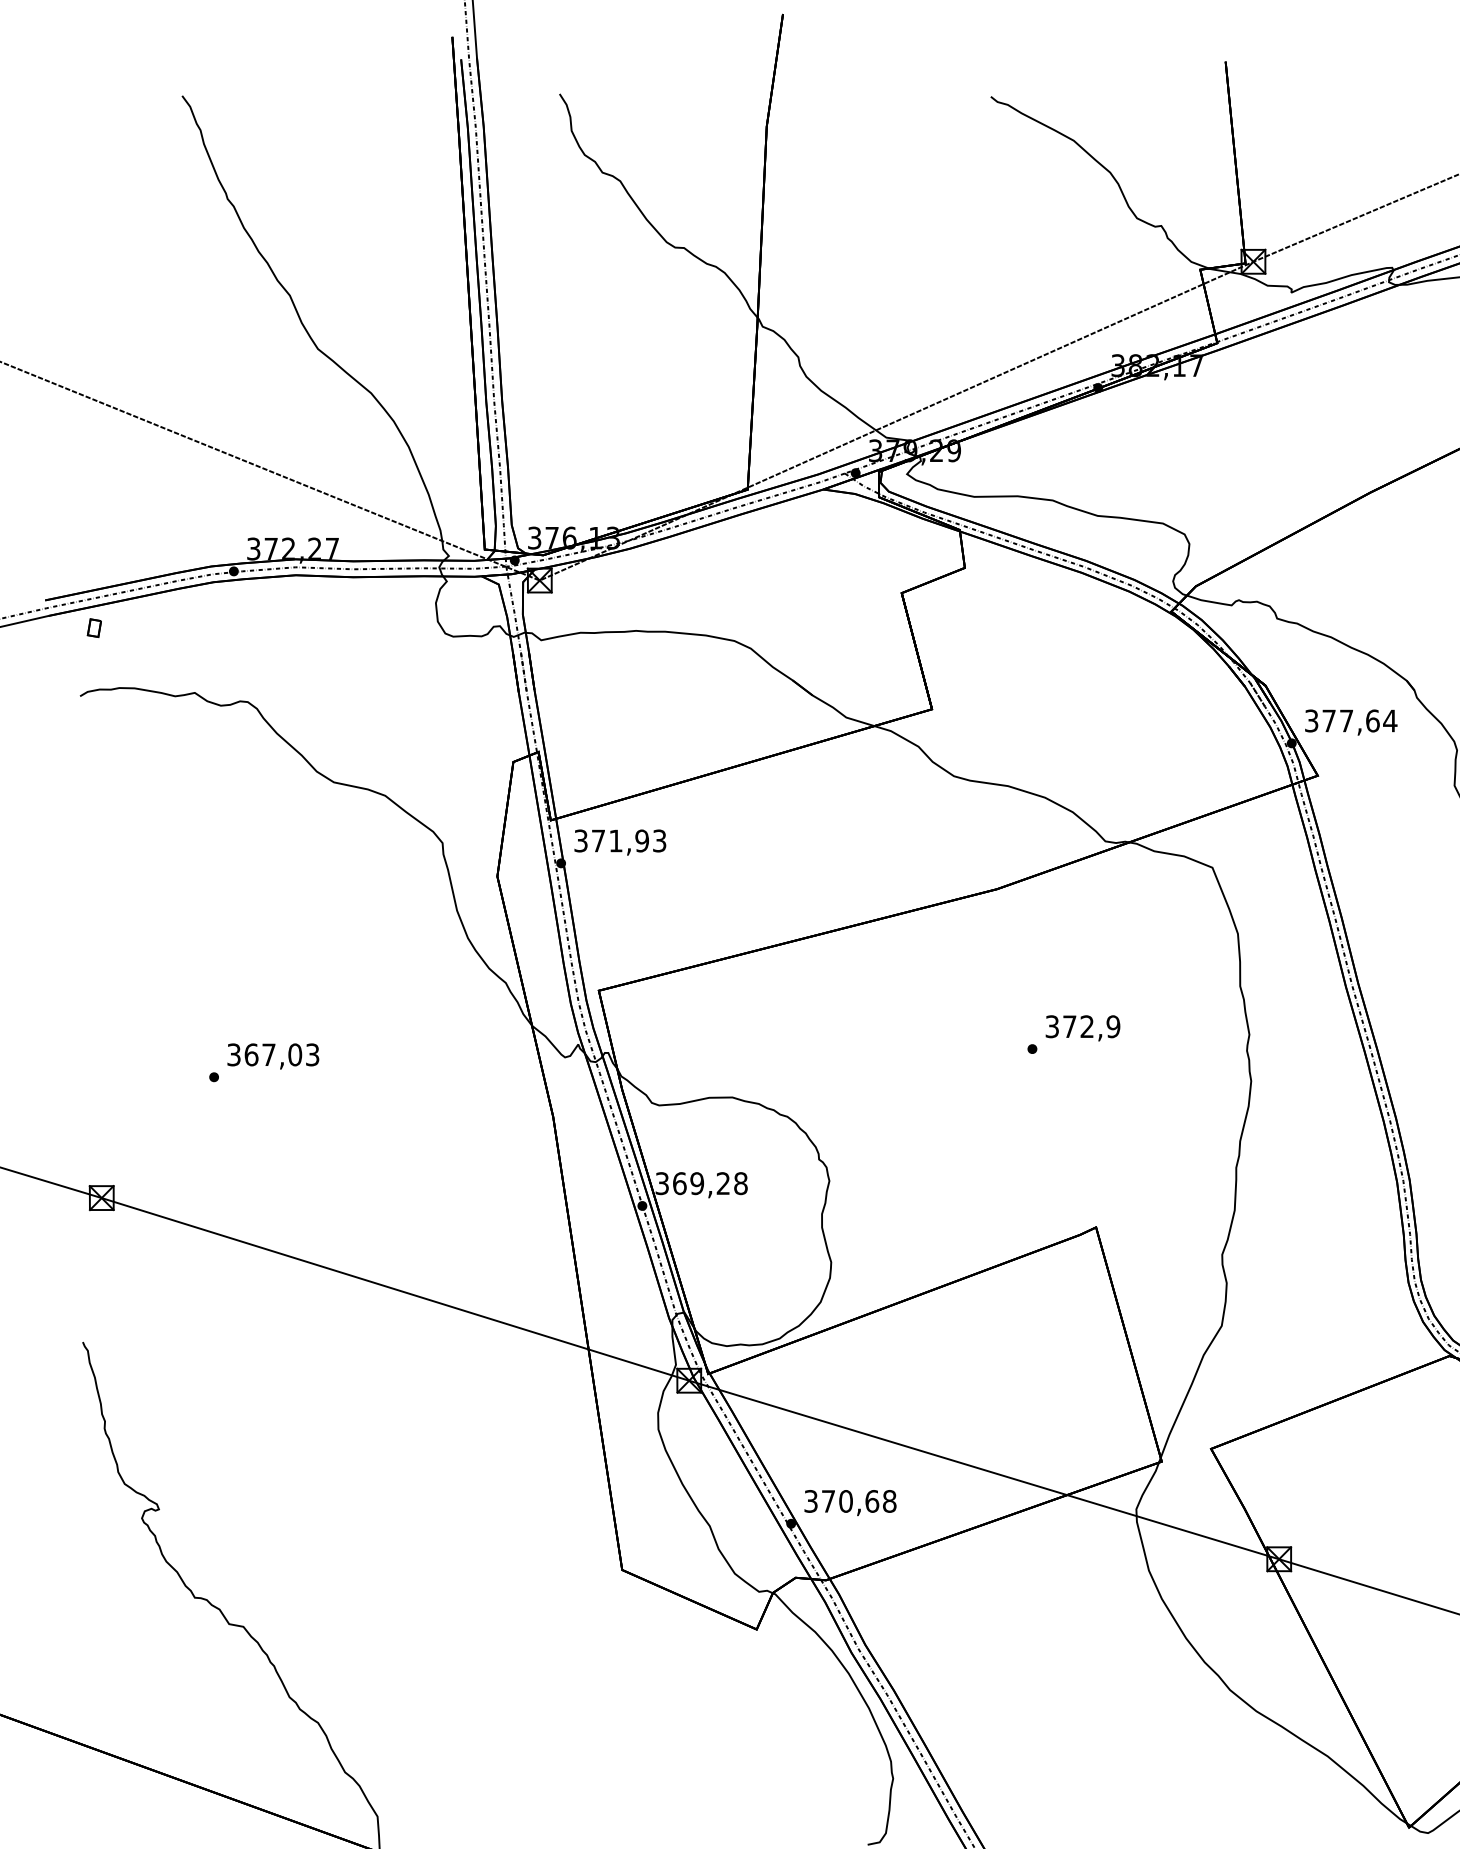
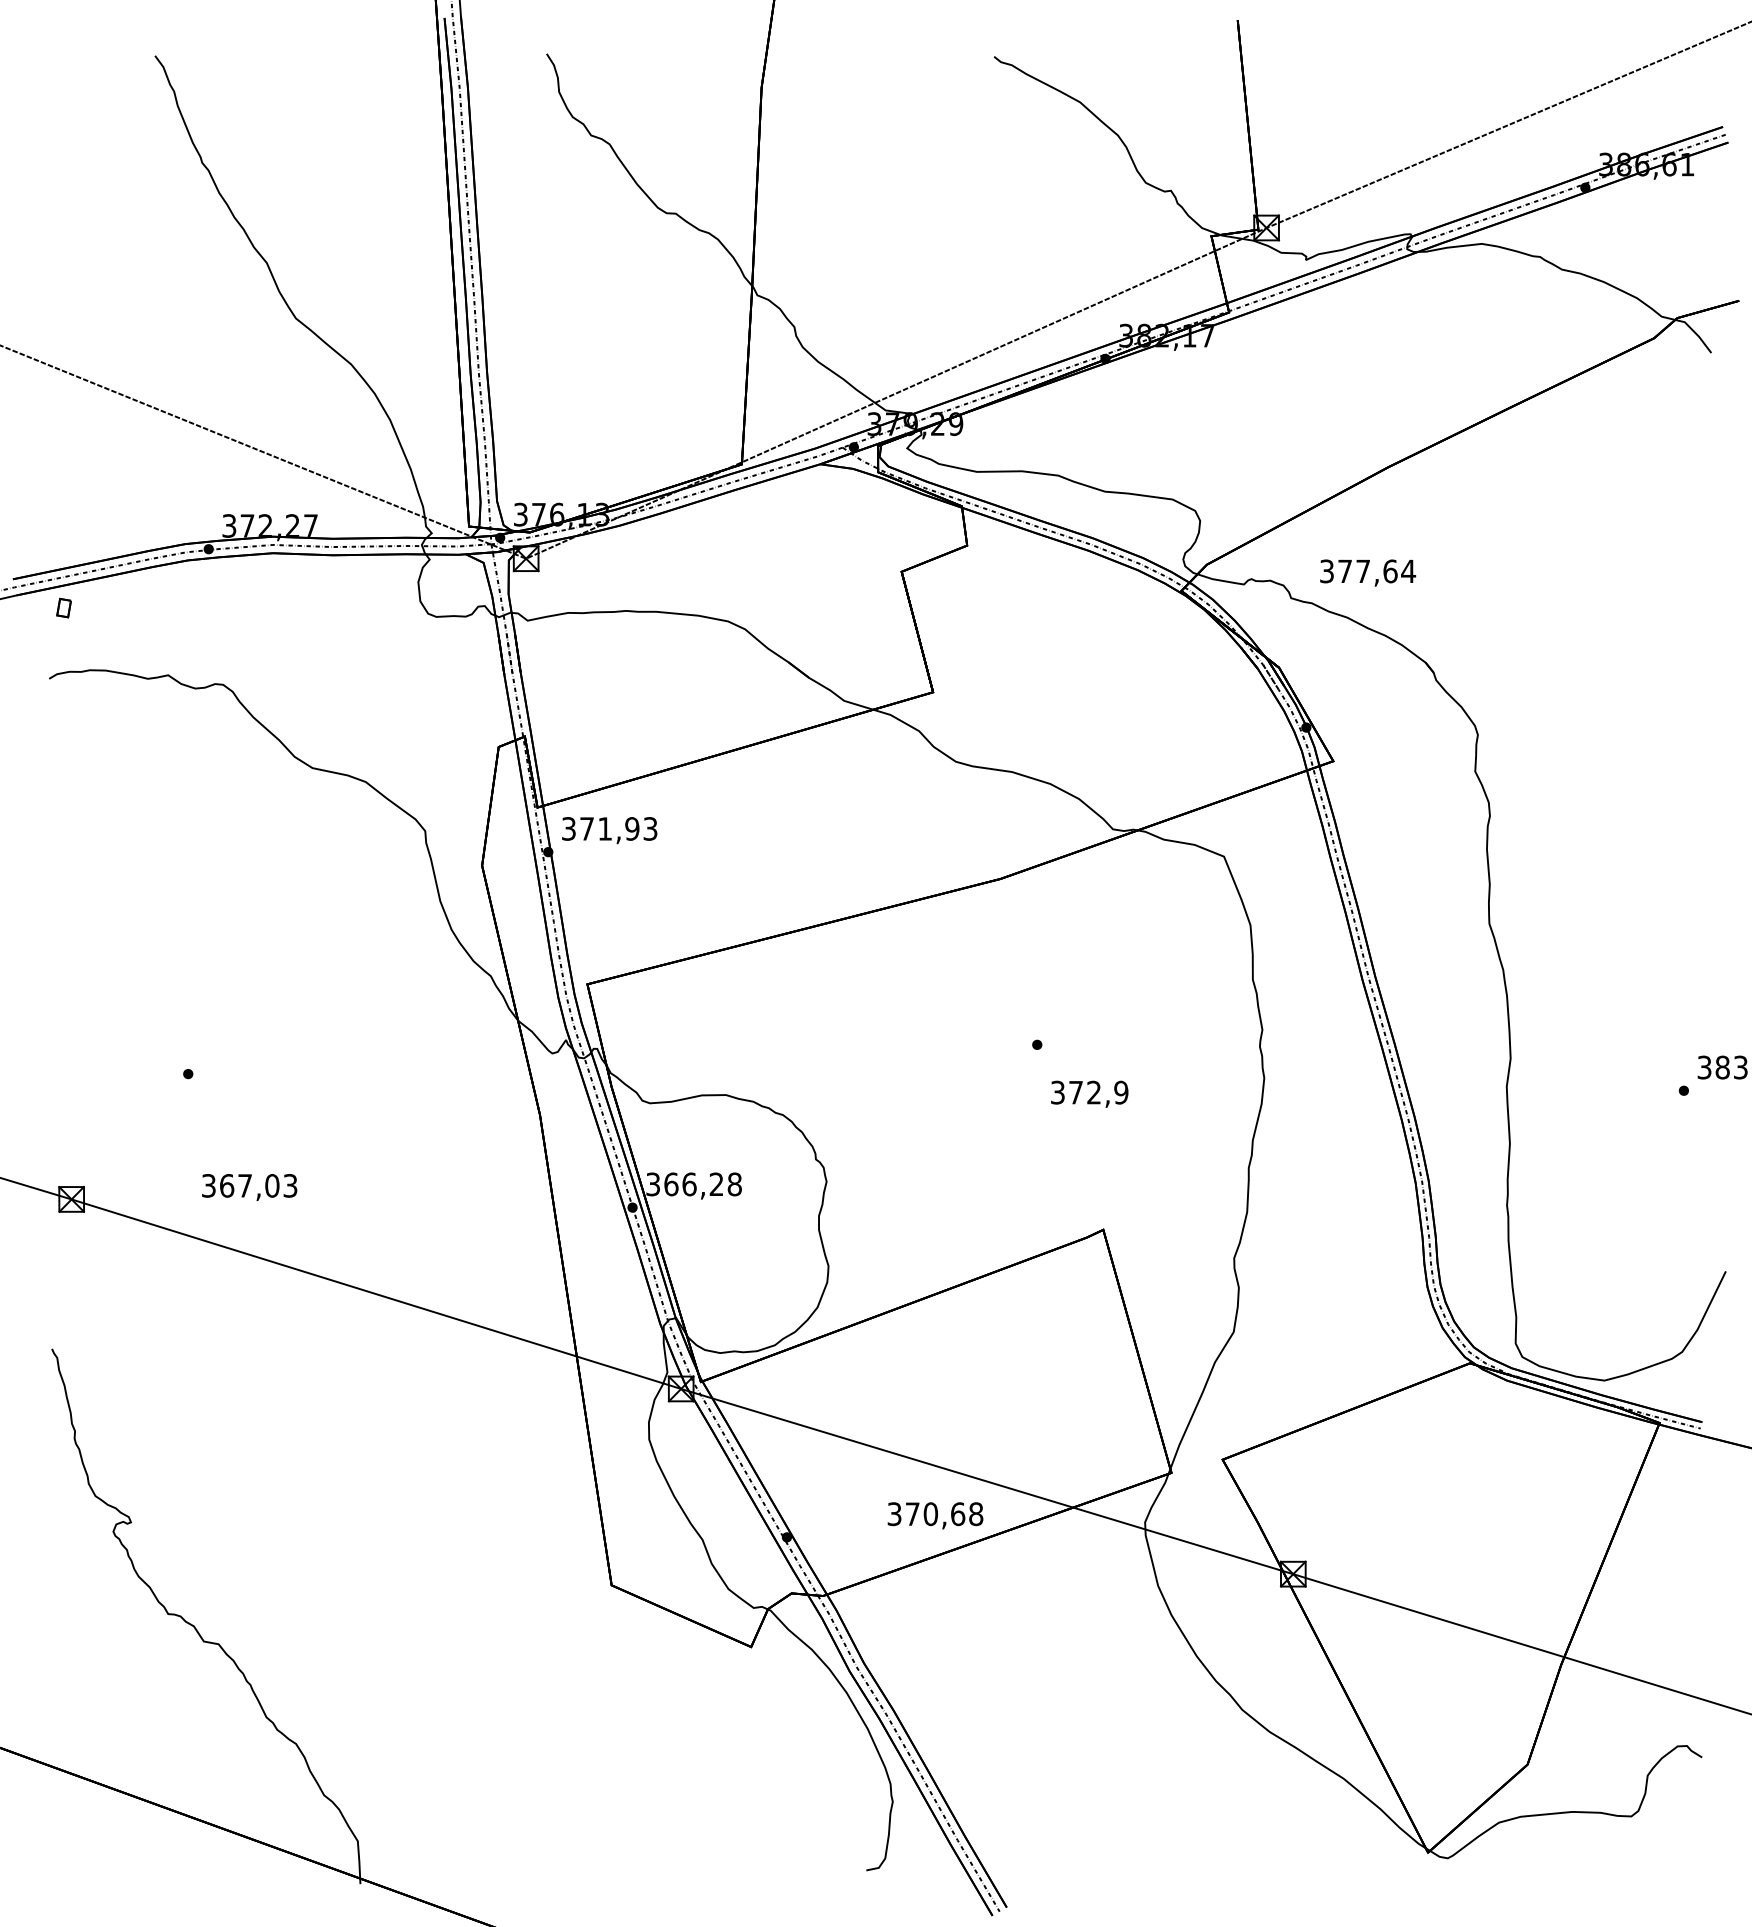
text: (1351, 722) -> (1368, 572), moved
text: (1082, 1027) -> (1089, 1093), moved
text: (273, 1056) -> (249, 1187), moved
text: (697, 1183) -> (689, 1184), 369,28 -> 366,28
text: (850, 1502) -> (935, 1515), moved

